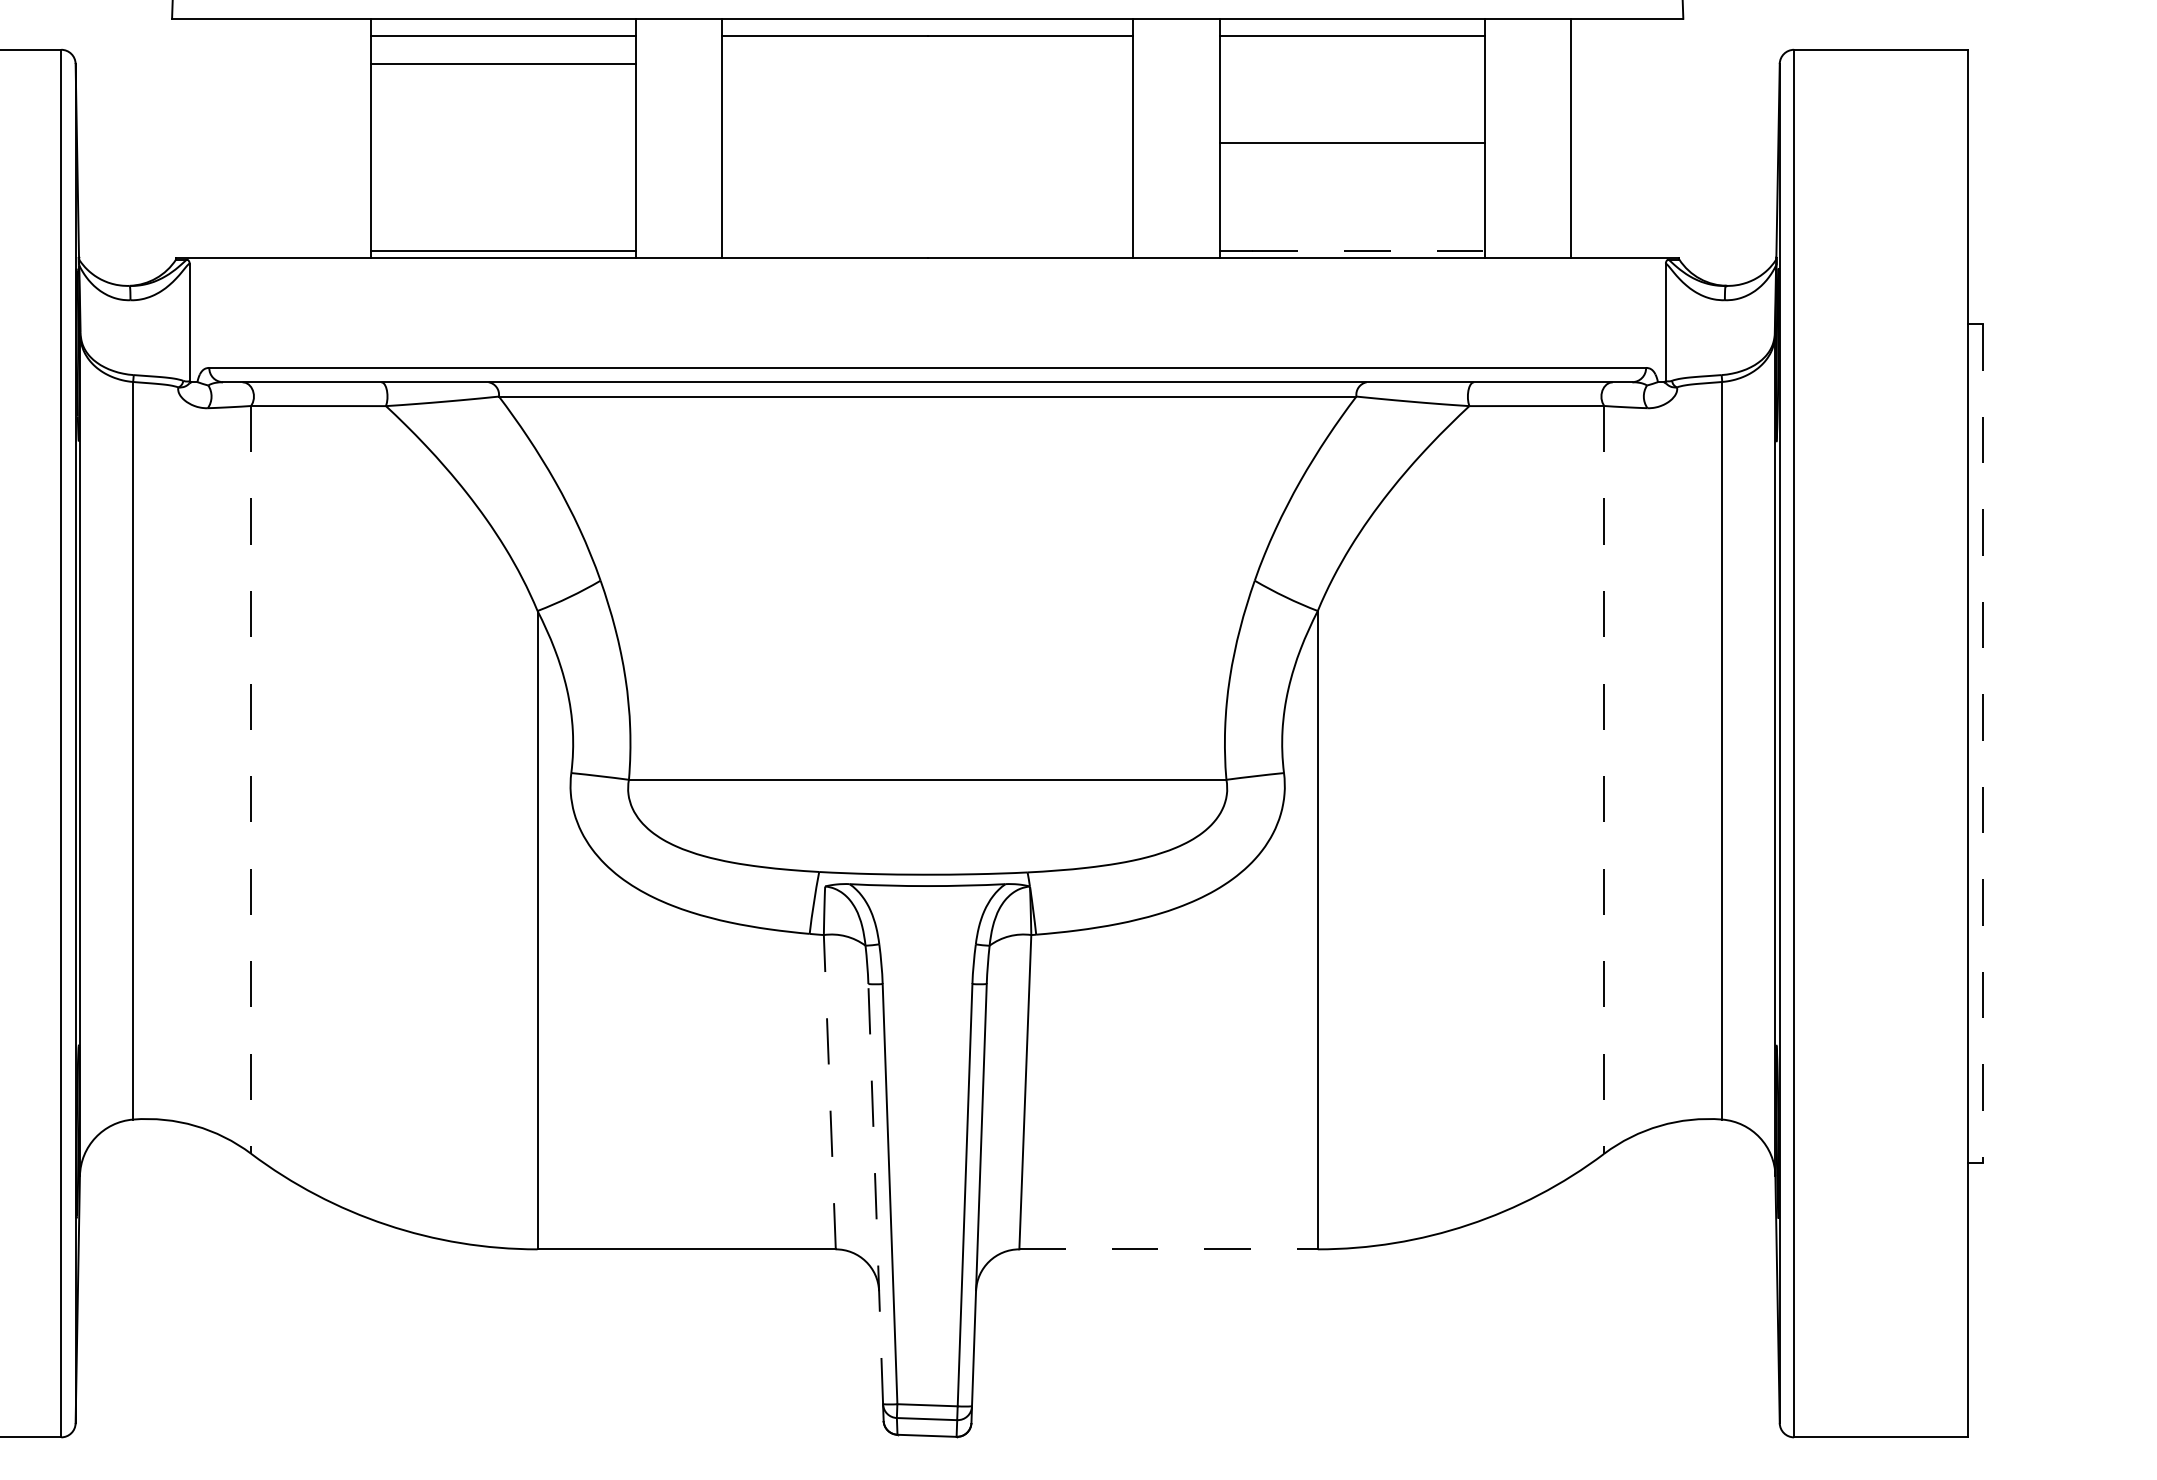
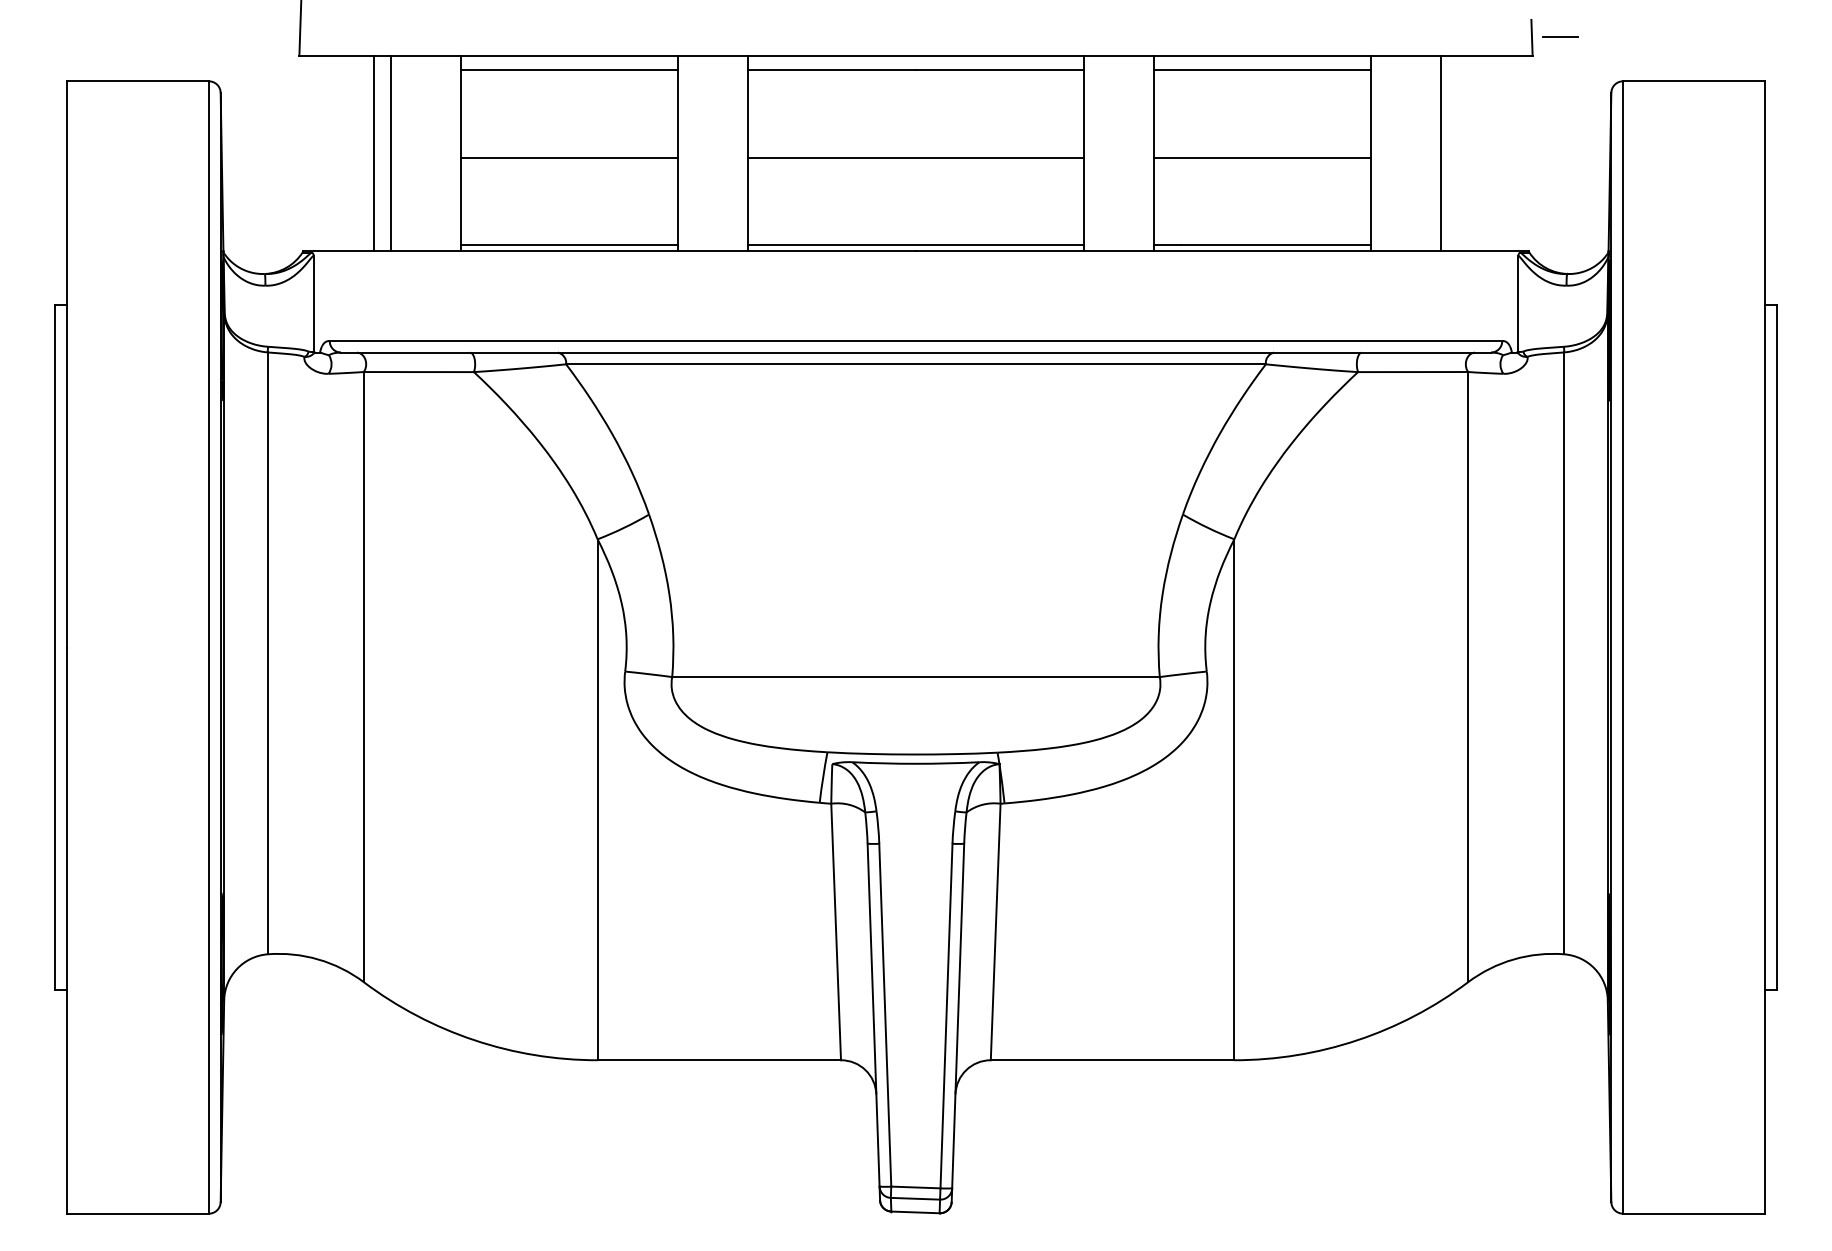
line: (503, 63) -> (569, 157), moved
line: (262, 138) -> (373, 153), added
line: (283, 138) -> (390, 153), added
line: (927, 143) -> (915, 157), added
line: (927, 250) -> (915, 245), added
line: (1369, 250) -> (1276, 245), dashed -> solid
line: (1983, 743) -> (1777, 647), dashed -> solid
line: (250, 780) -> (363, 677), dashed -> solid
line: (1604, 780) -> (1468, 677), dashed -> solid
line: (830, 1091) -> (836, 931), dashed -> solid
line: (875, 1194) -> (873, 1015), dashed -> solid
line: (1168, 1249) -> (1112, 1060), dashed -> solid

